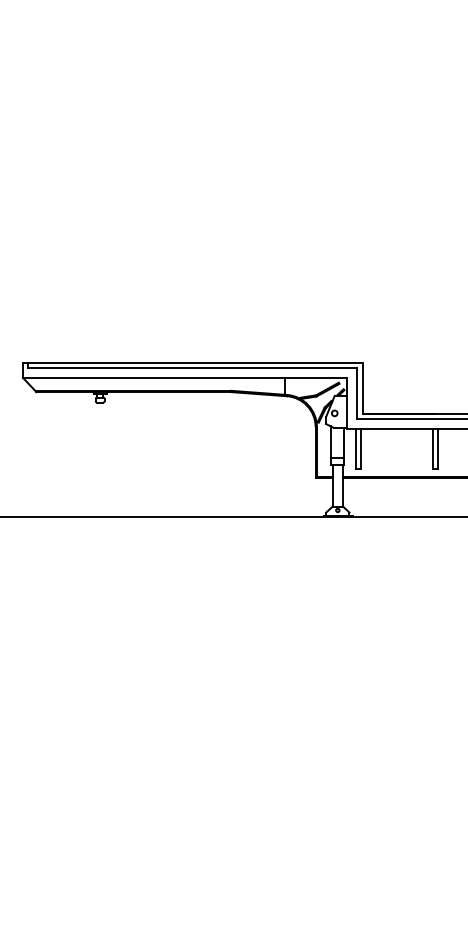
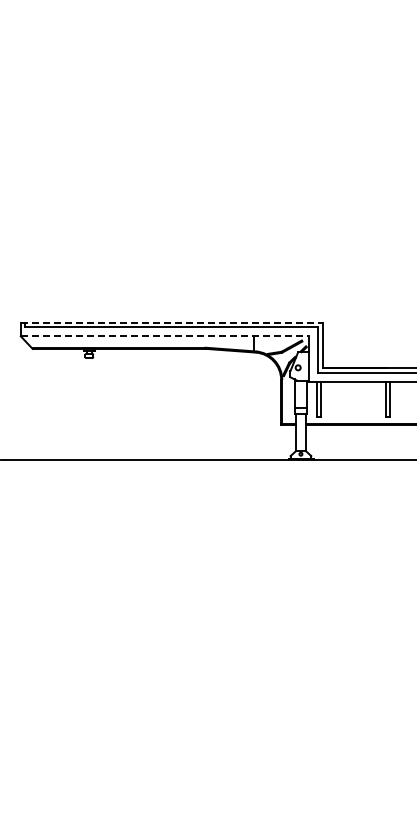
line: (193, 362) -> (172, 322), solid -> dashed
line: (185, 378) -> (165, 336), solid -> dashed

